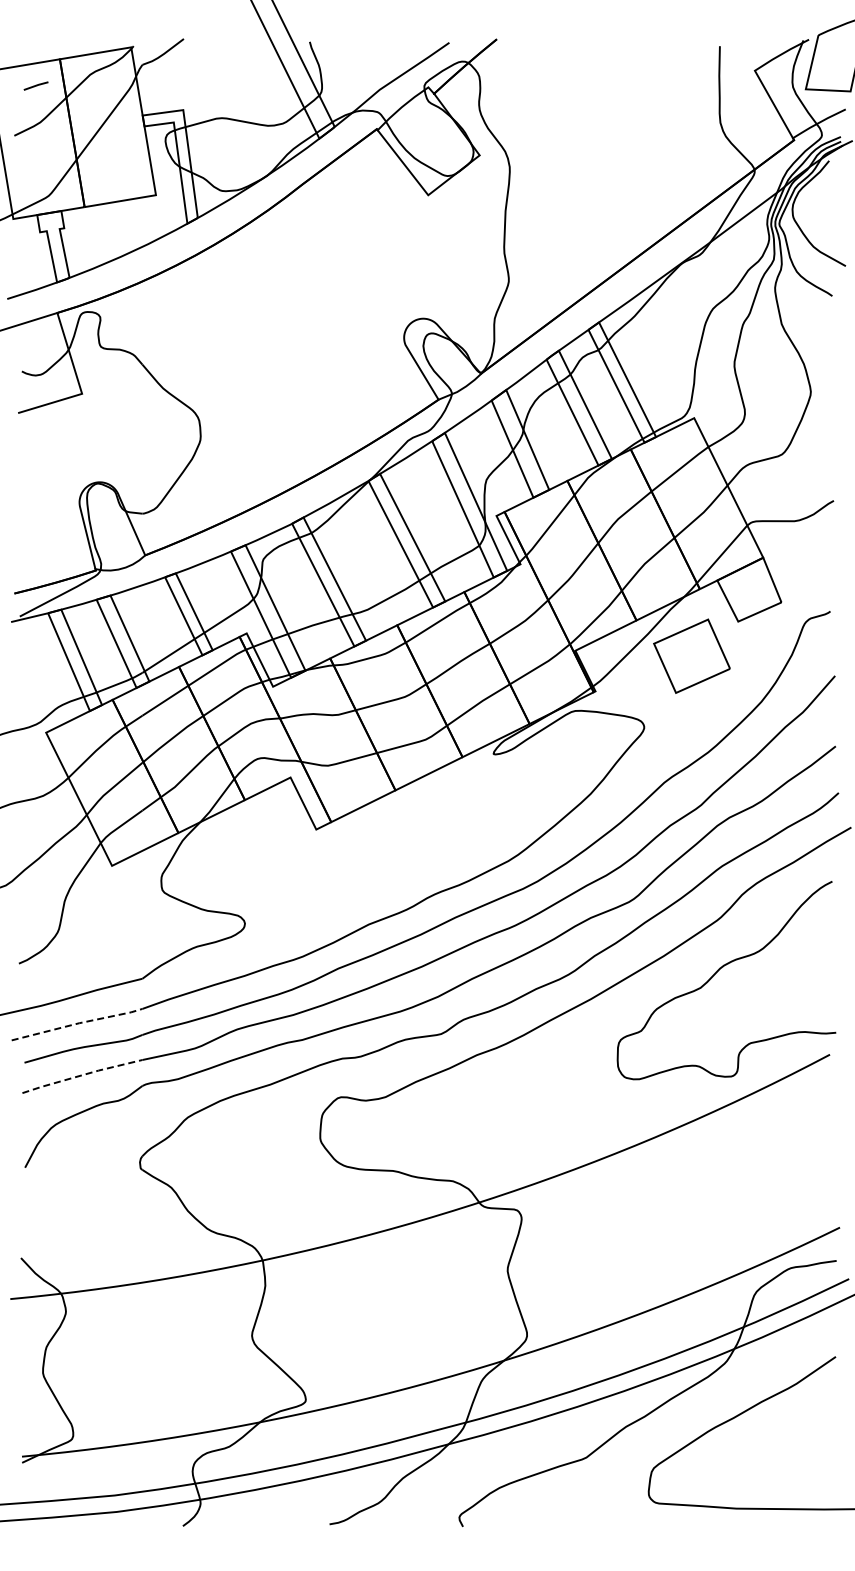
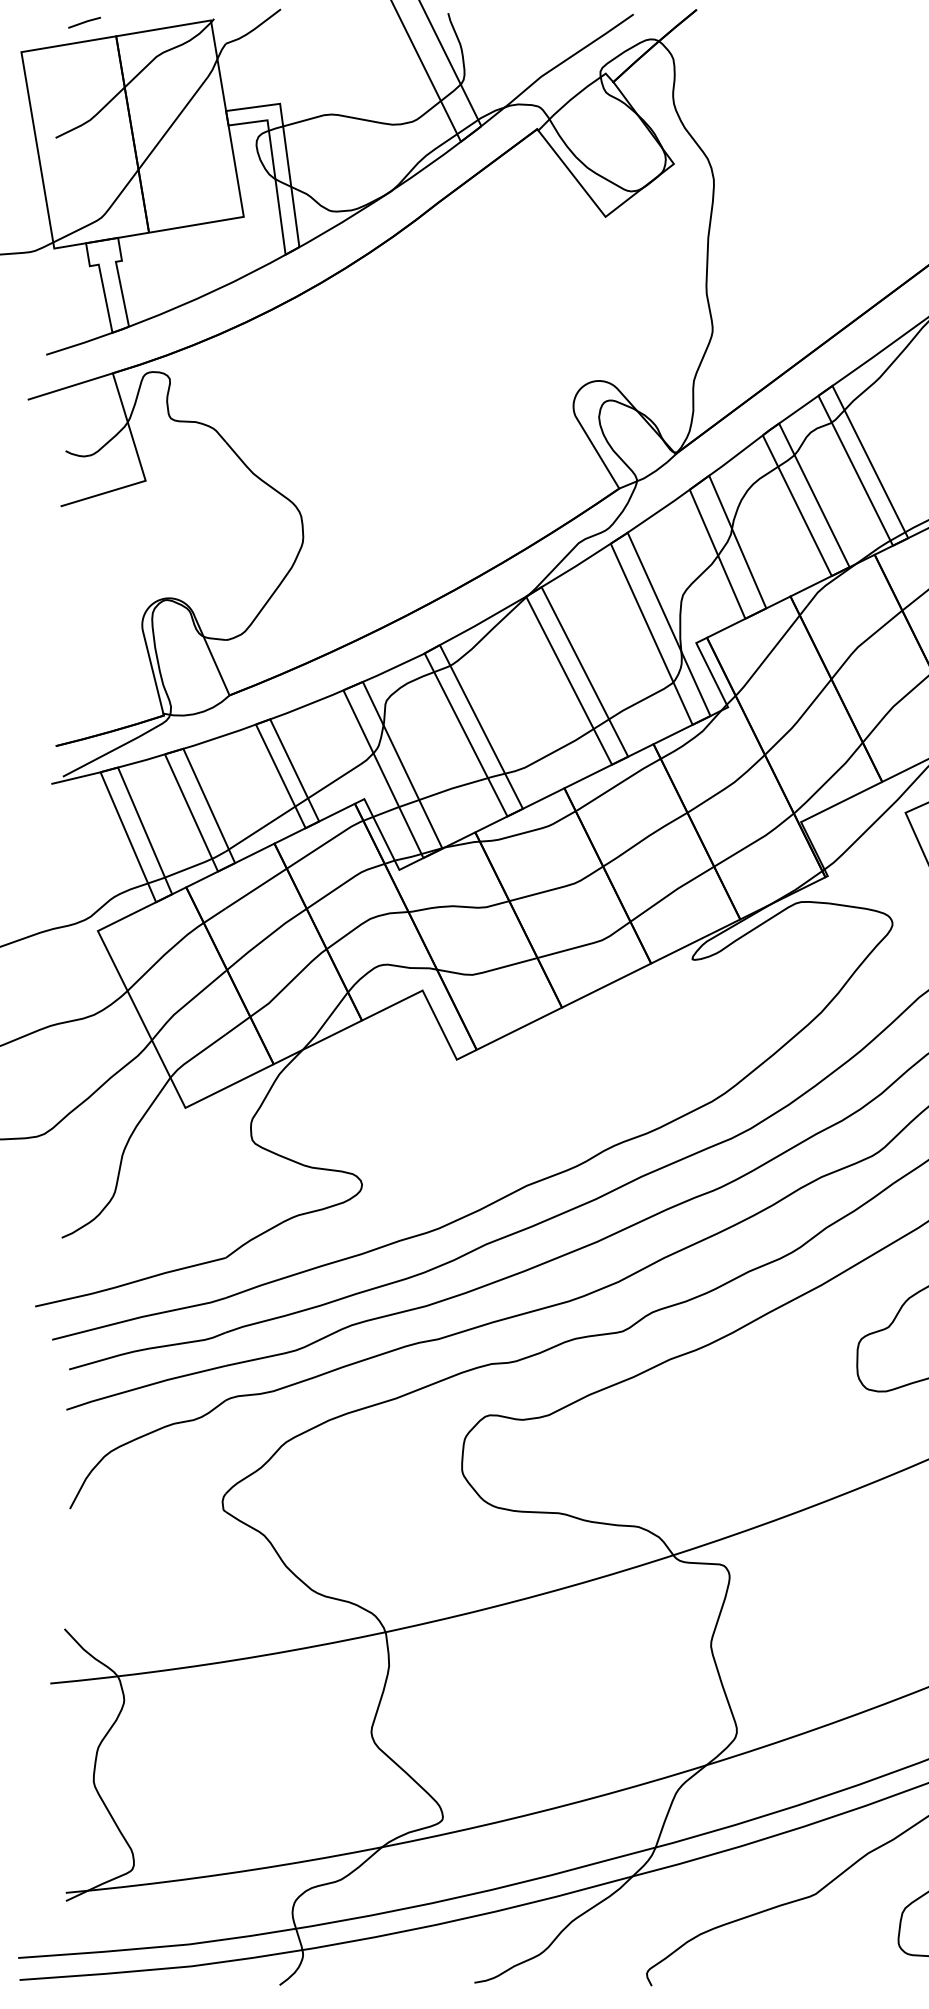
line: (35, 85) -> (83, 21), moved
line: (78, 1023) -> (140, 1317), dashed -> solid
line: (82, 1075) -> (146, 1386), dashed -> solid

